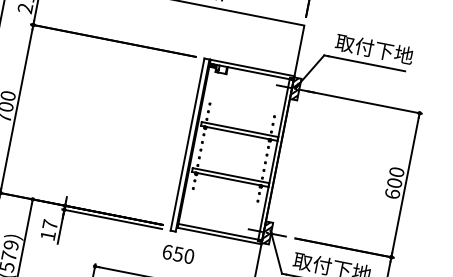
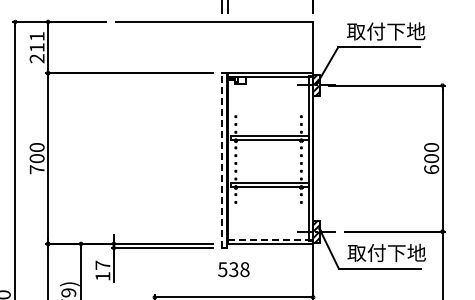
line: (187, 144) -> (221, 160), solid -> dashed
line: (218, 231) -> (268, 239), solid -> dashed
text: (178, 254) -> (233, 269), 650 -> 538

